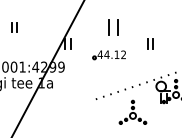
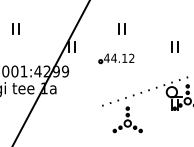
part: (113, 26) -> (121, 28), size x0.62
part: (150, 43) -> (174, 46), moved
part: (132, 112) -> (127, 119), moved

